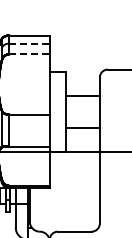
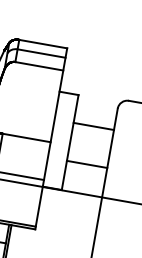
line: (30, 43) -> (42, 53), dashed -> solid
line: (30, 54) -> (40, 66), dashed -> solid

